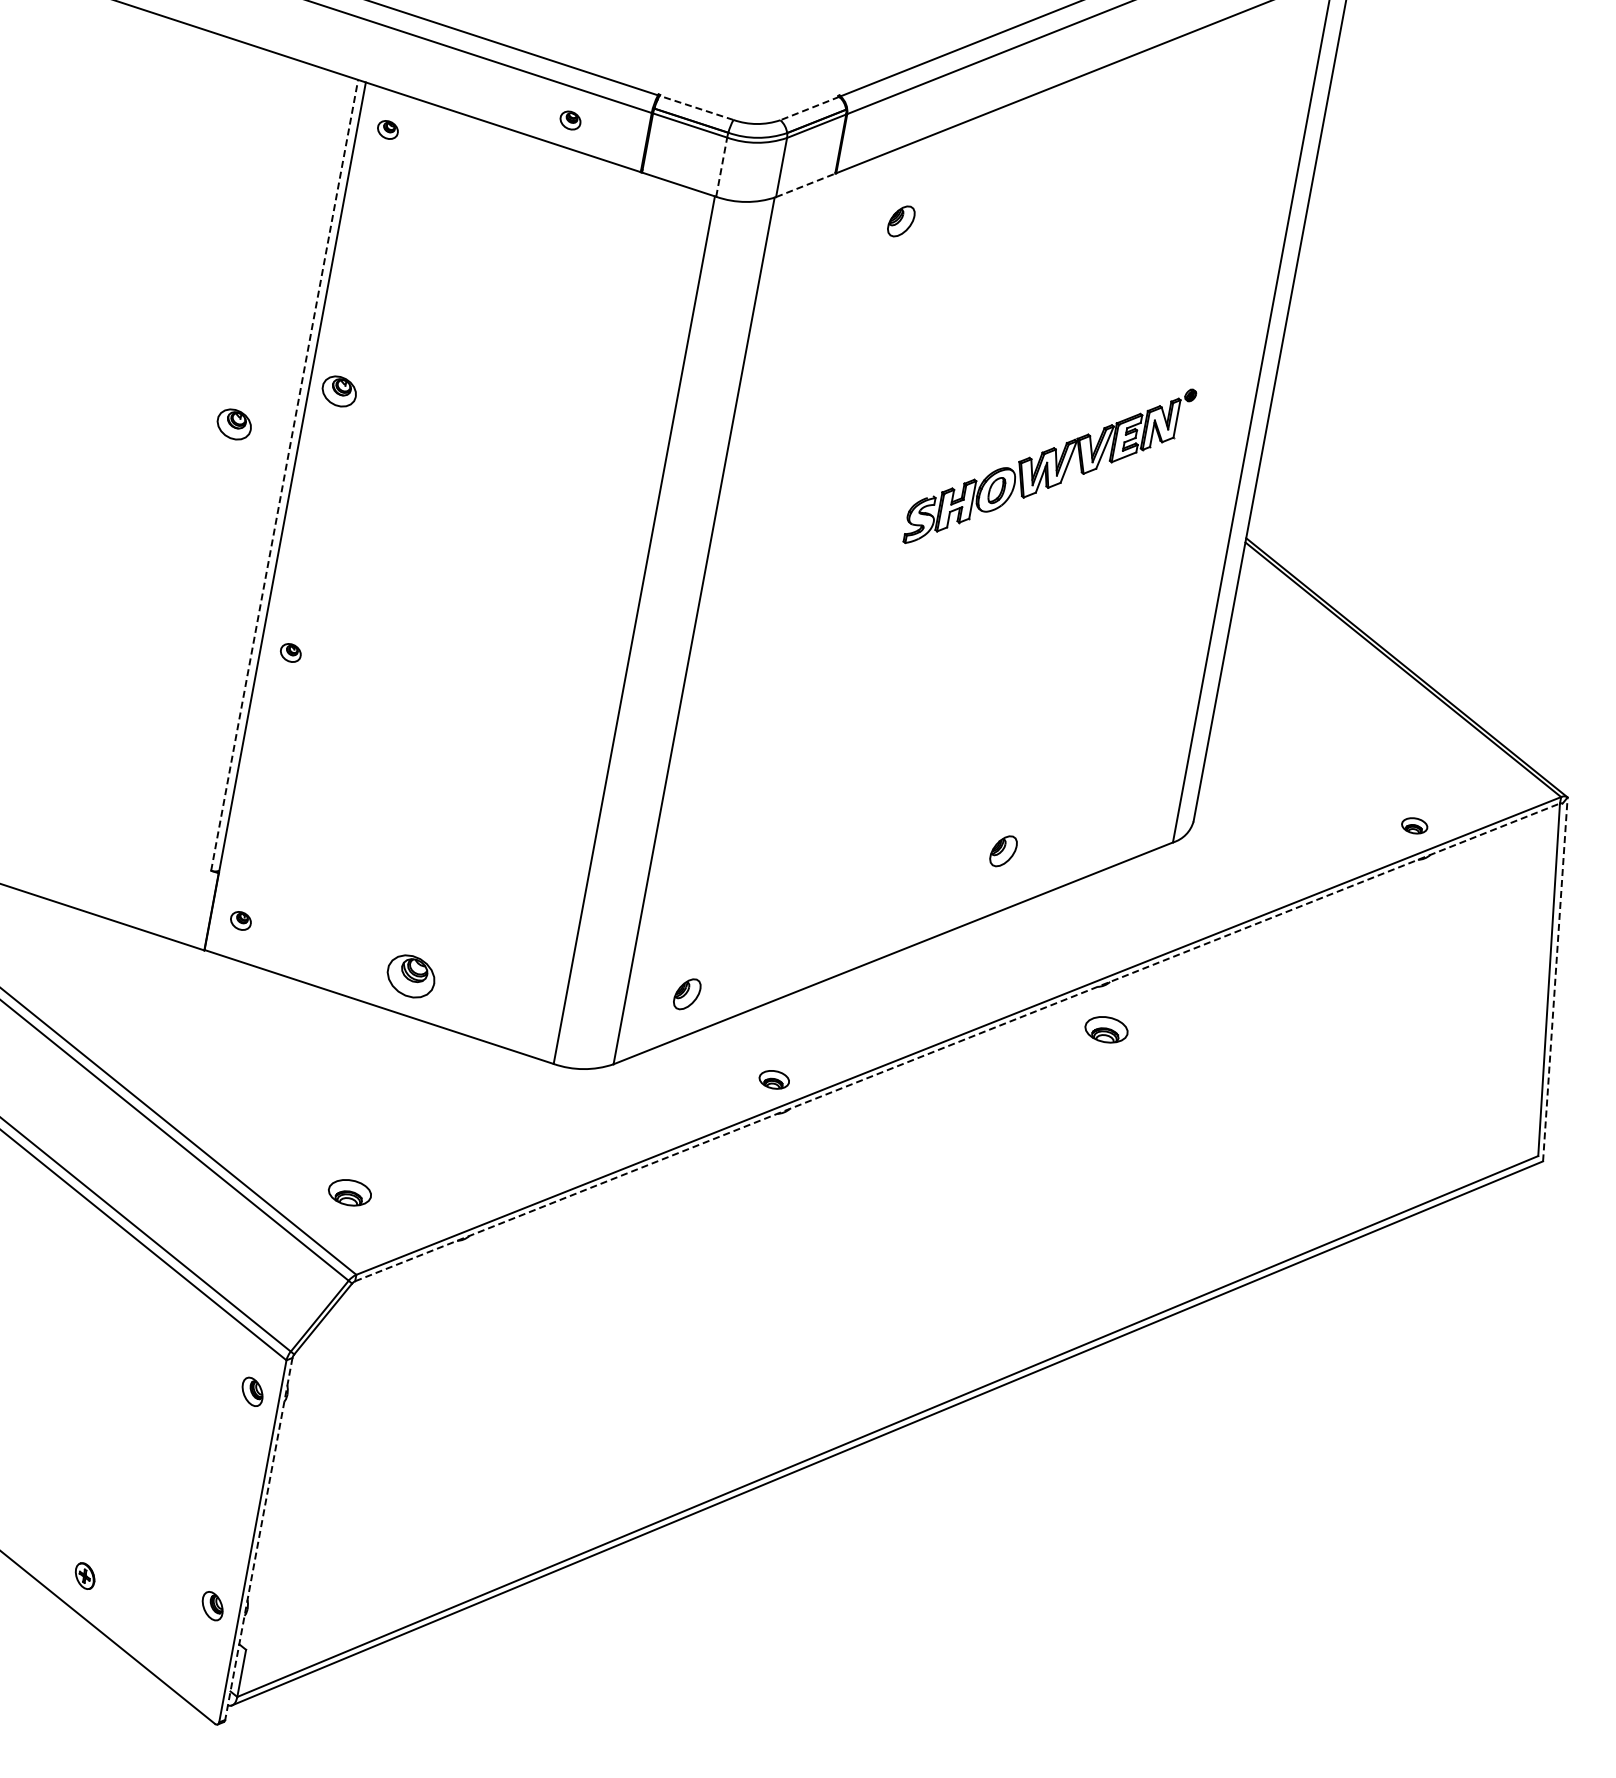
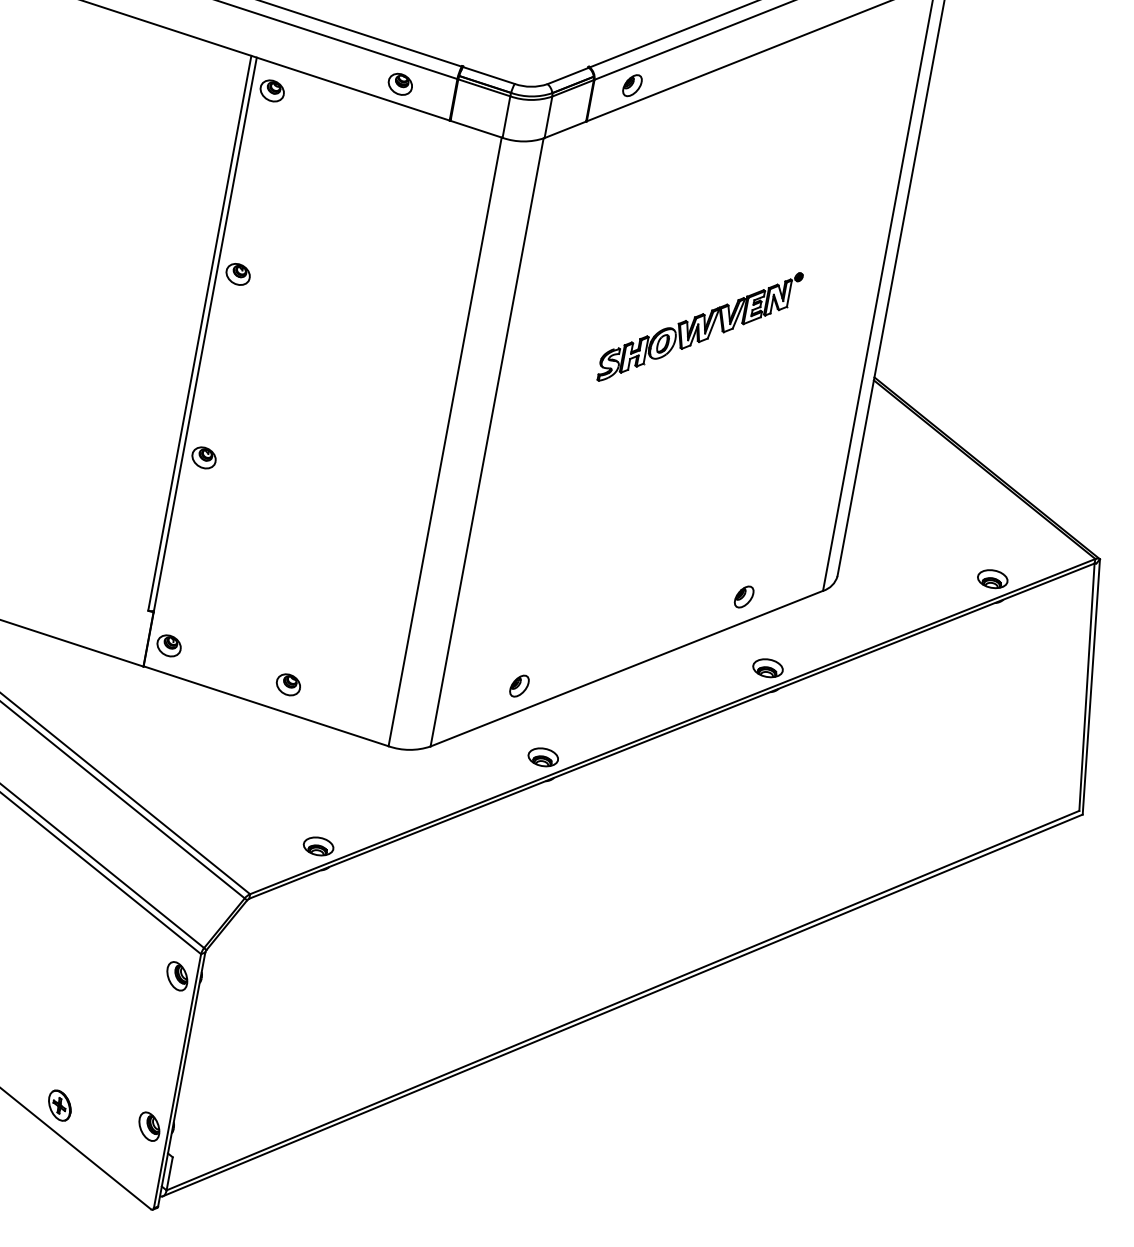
line: (696, 107) -> (488, 75), dashed -> solid
line: (809, 108) -> (568, 75), dashed -> solid
part: (570, 120) -> (400, 84), size x1.67
part: (387, 129) -> (271, 90), size x1.67
line: (721, 166) -> (506, 116), dashed -> solid
line: (805, 185) -> (565, 129), dashed -> solid
part: (901, 221) -> (632, 85), moved
part: (233, 424) -> (163, 297), removed
part: (1049, 465) -> (699, 326), moved
line: (284, 474) -> (199, 332), dashed -> solid
part: (290, 652) -> (203, 457), size x1.67
part: (1414, 825) -> (992, 578), size x1.67
part: (1003, 851) -> (744, 597), moved
part: (240, 920) -> (168, 645), size x1.67
part: (410, 976) -> (288, 684), size x0.71
line: (1555, 978) -> (1091, 686), dashed -> solid
part: (687, 994) -> (519, 686), moved
part: (1106, 1029) -> (768, 668), moved
line: (958, 1042) -> (672, 731), dashed -> solid
part: (774, 1079) -> (543, 757), size x1.43
part: (349, 1192) -> (318, 846), moved
part: (252, 1391) -> (177, 976), size x1.43
line: (258, 1539) -> (181, 1079), dashed -> solid
part: (84, 1575) -> (59, 1105), size x1.67
part: (212, 1605) -> (149, 1126), size x1.43

